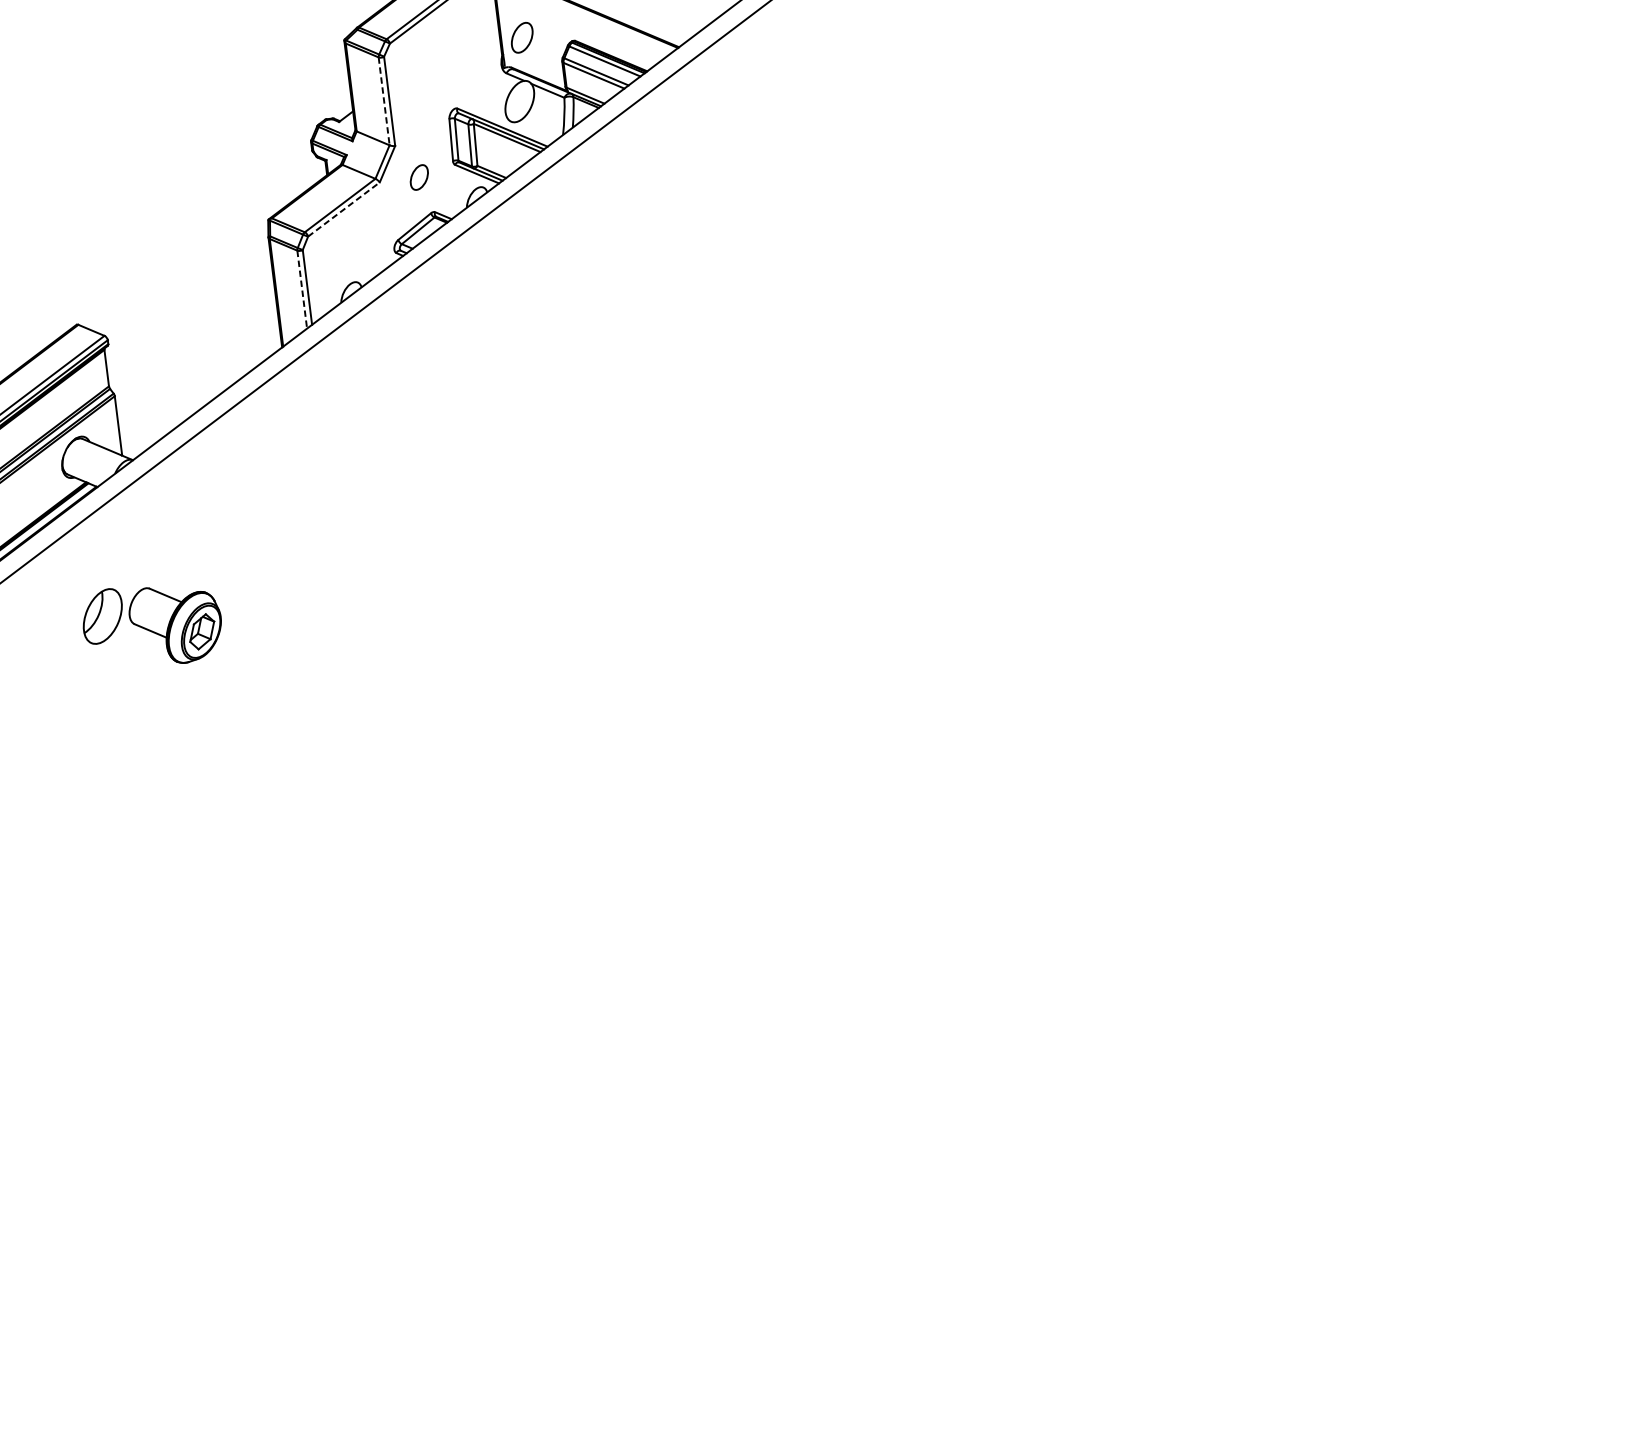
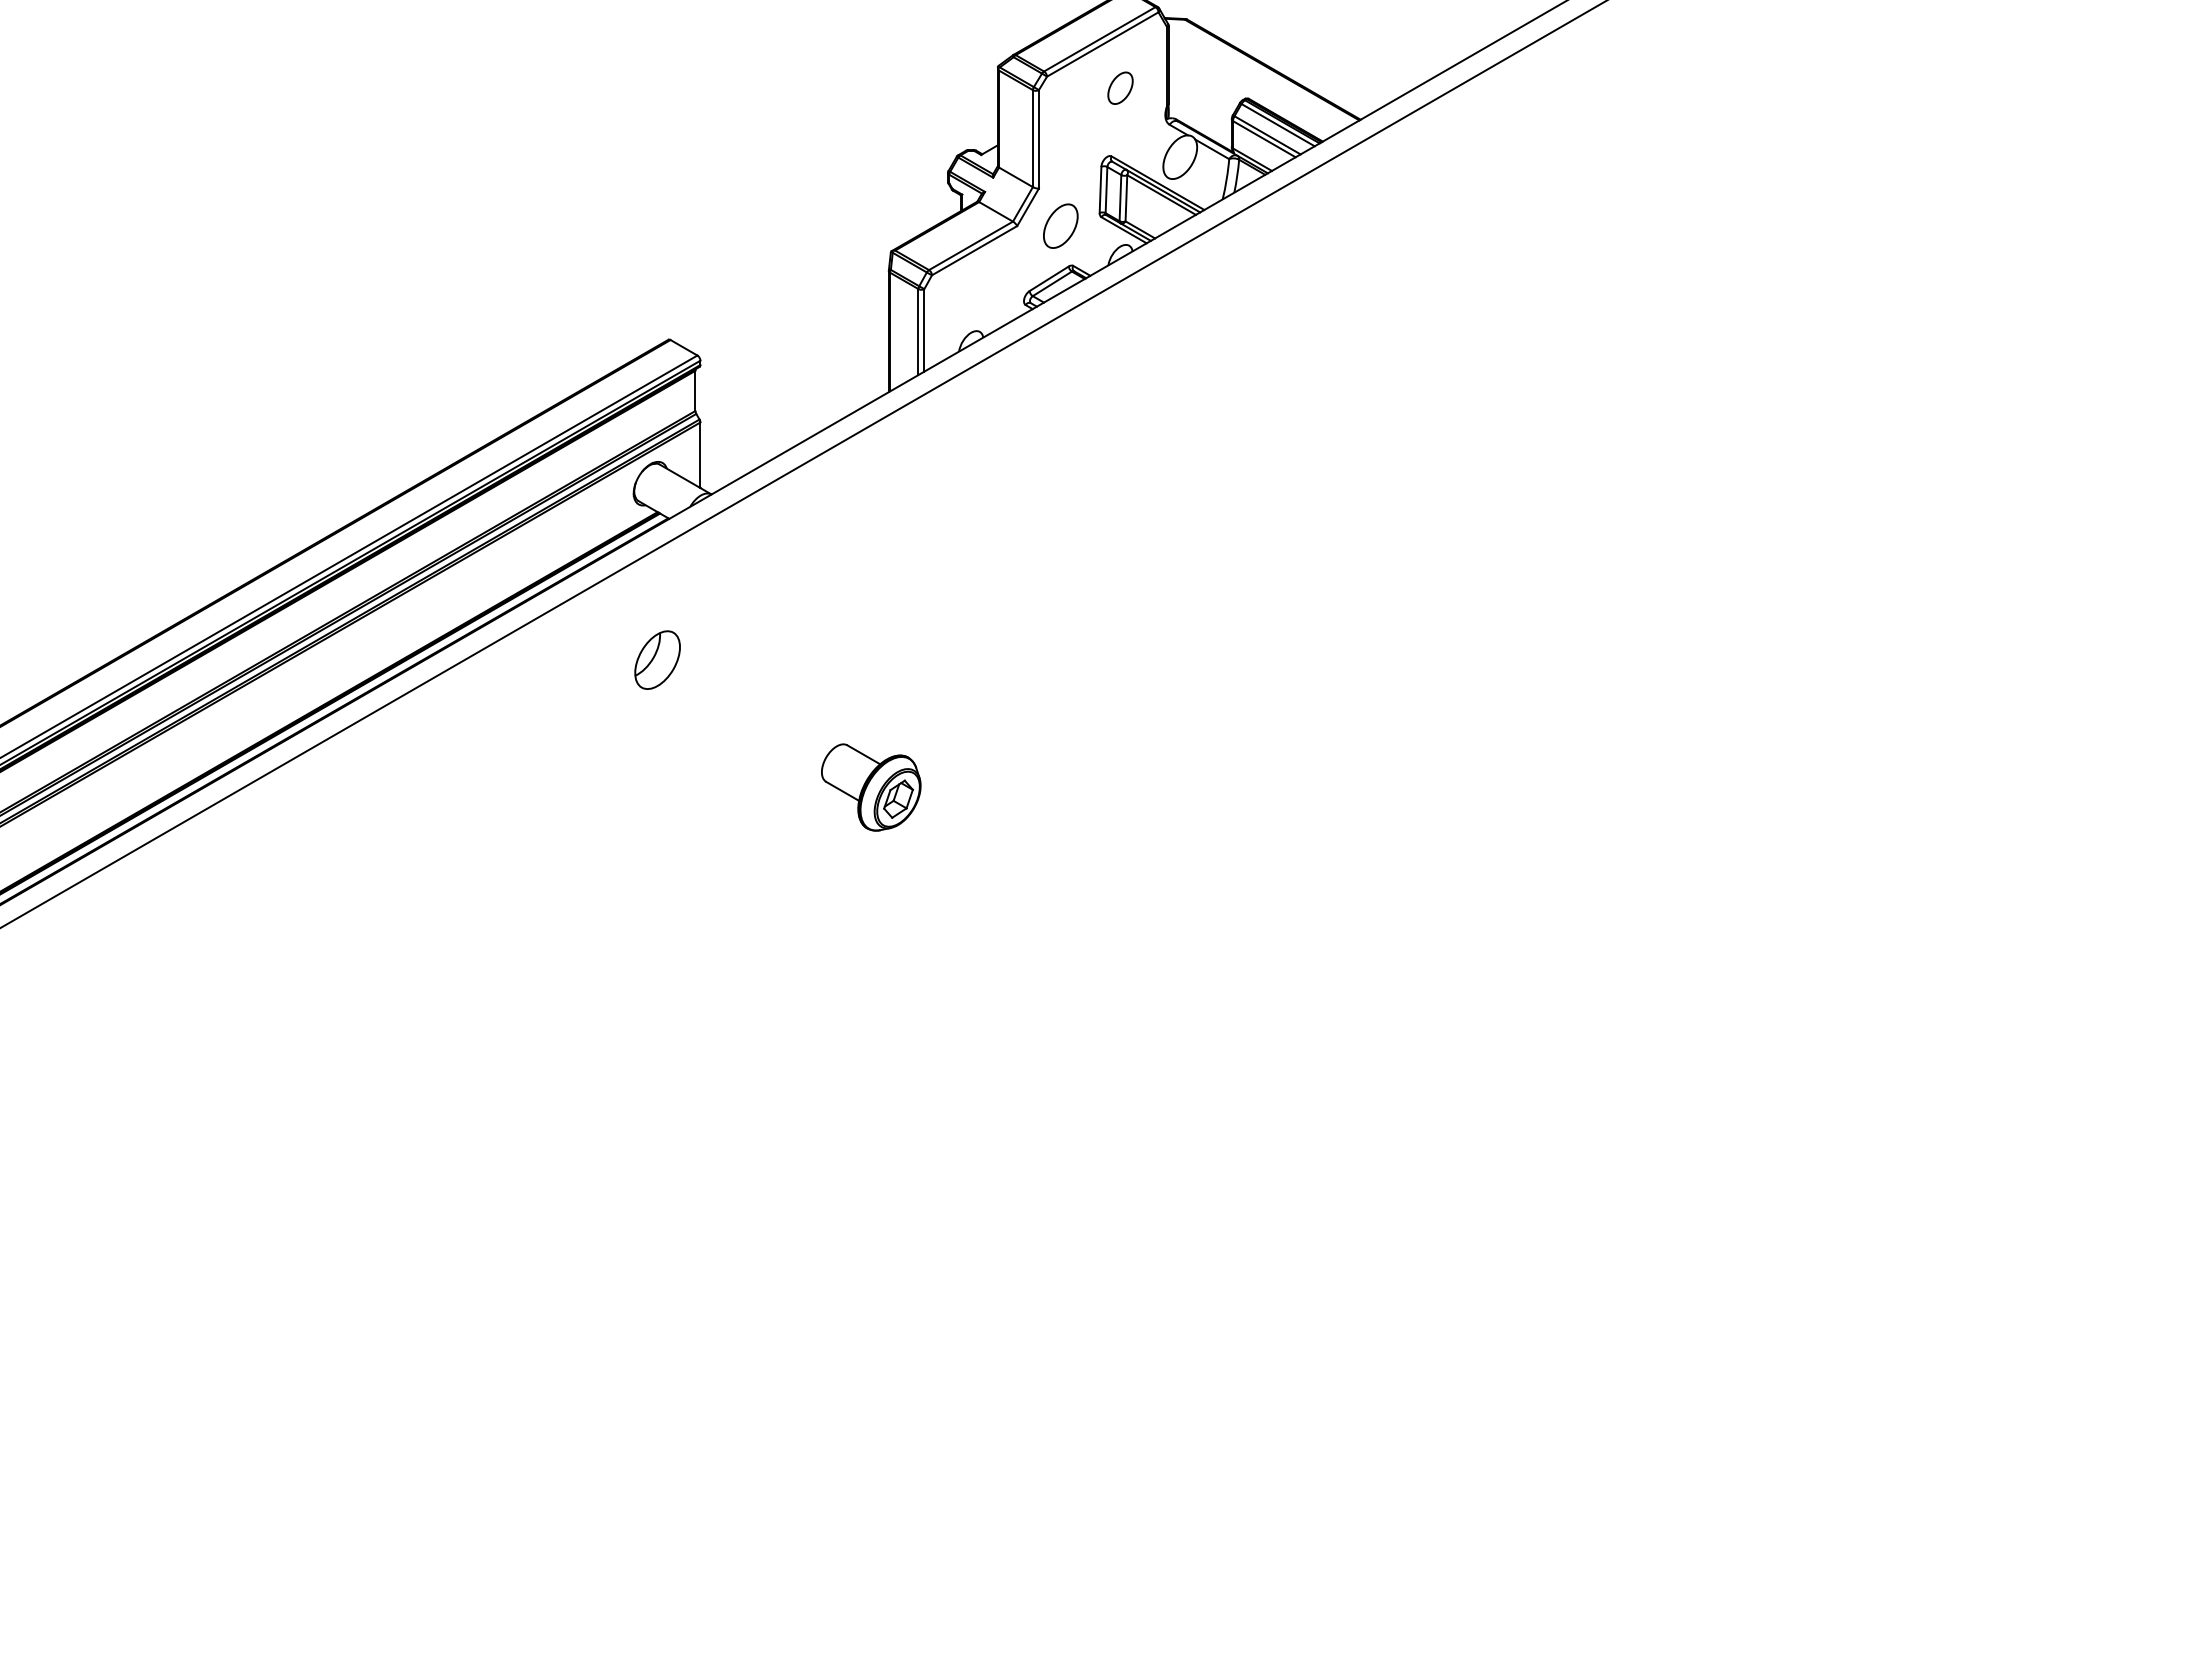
part: (522, 37) -> (1120, 87), moved
line: (383, 102) -> (1032, 139), dashed -> solid
part: (418, 176) -> (1060, 225), size x1.67
line: (344, 209) -> (975, 250), dashed -> solid
line: (302, 290) -> (918, 332), dashed -> solid
part: (176, 624) -> (871, 787), moved

